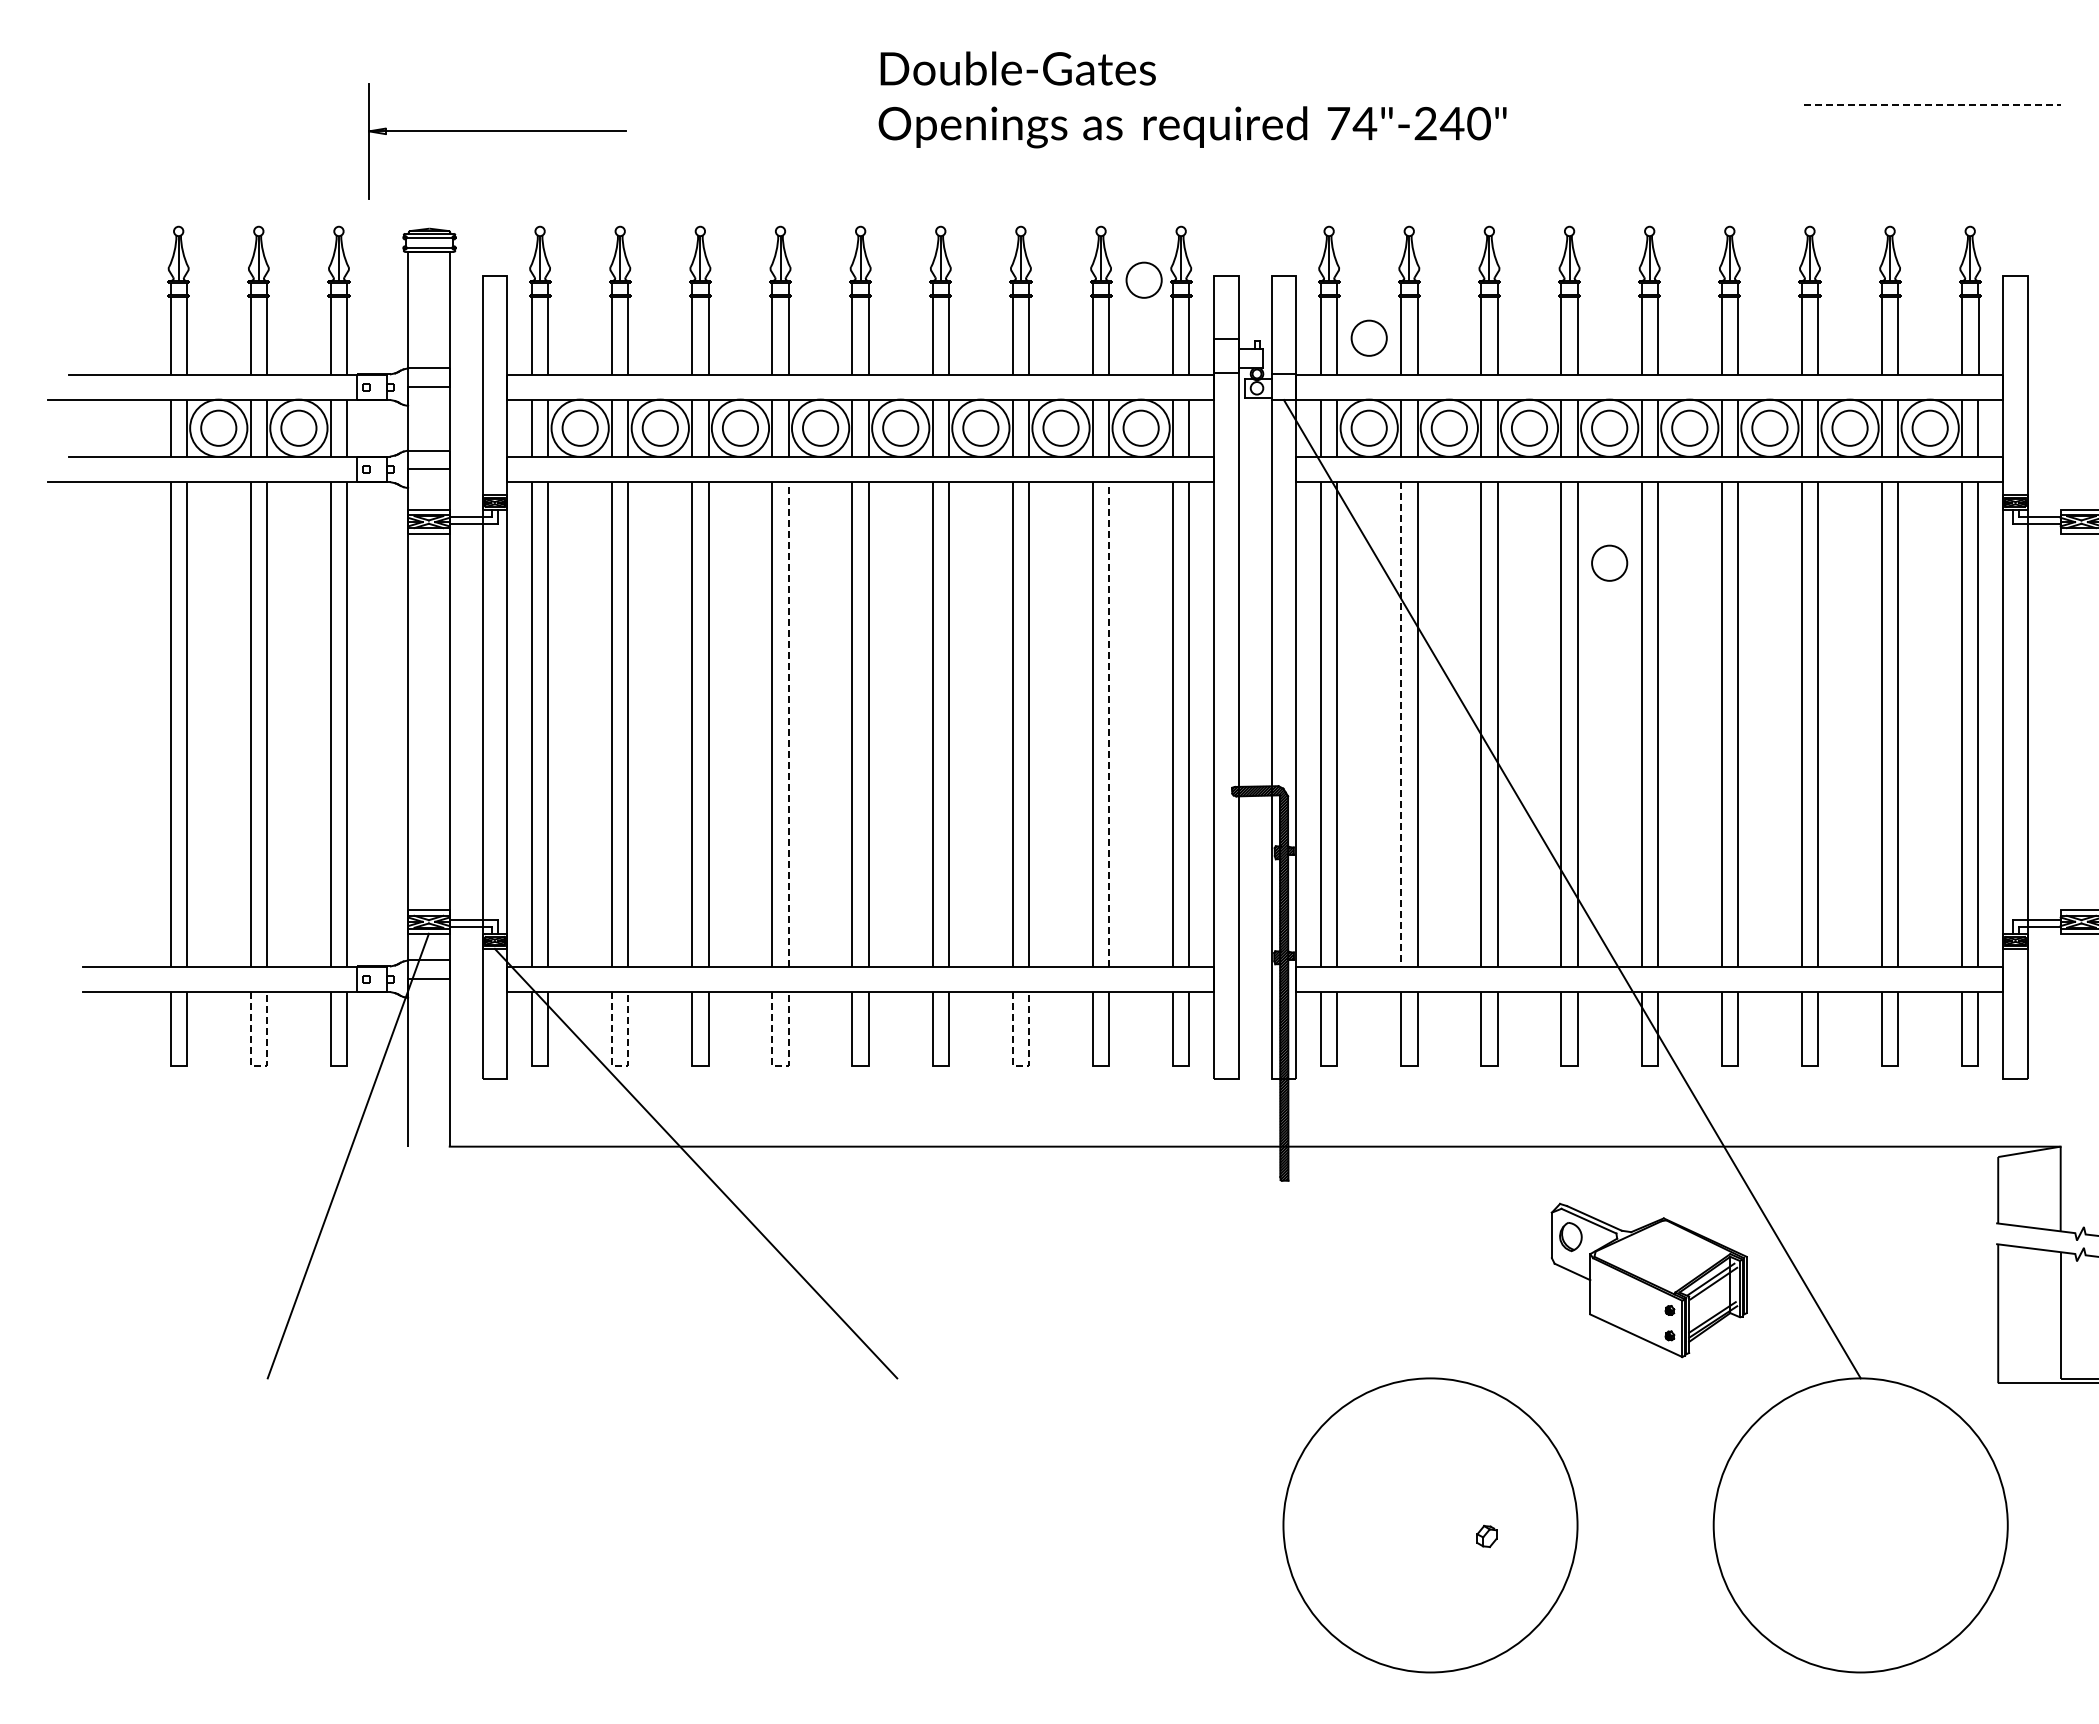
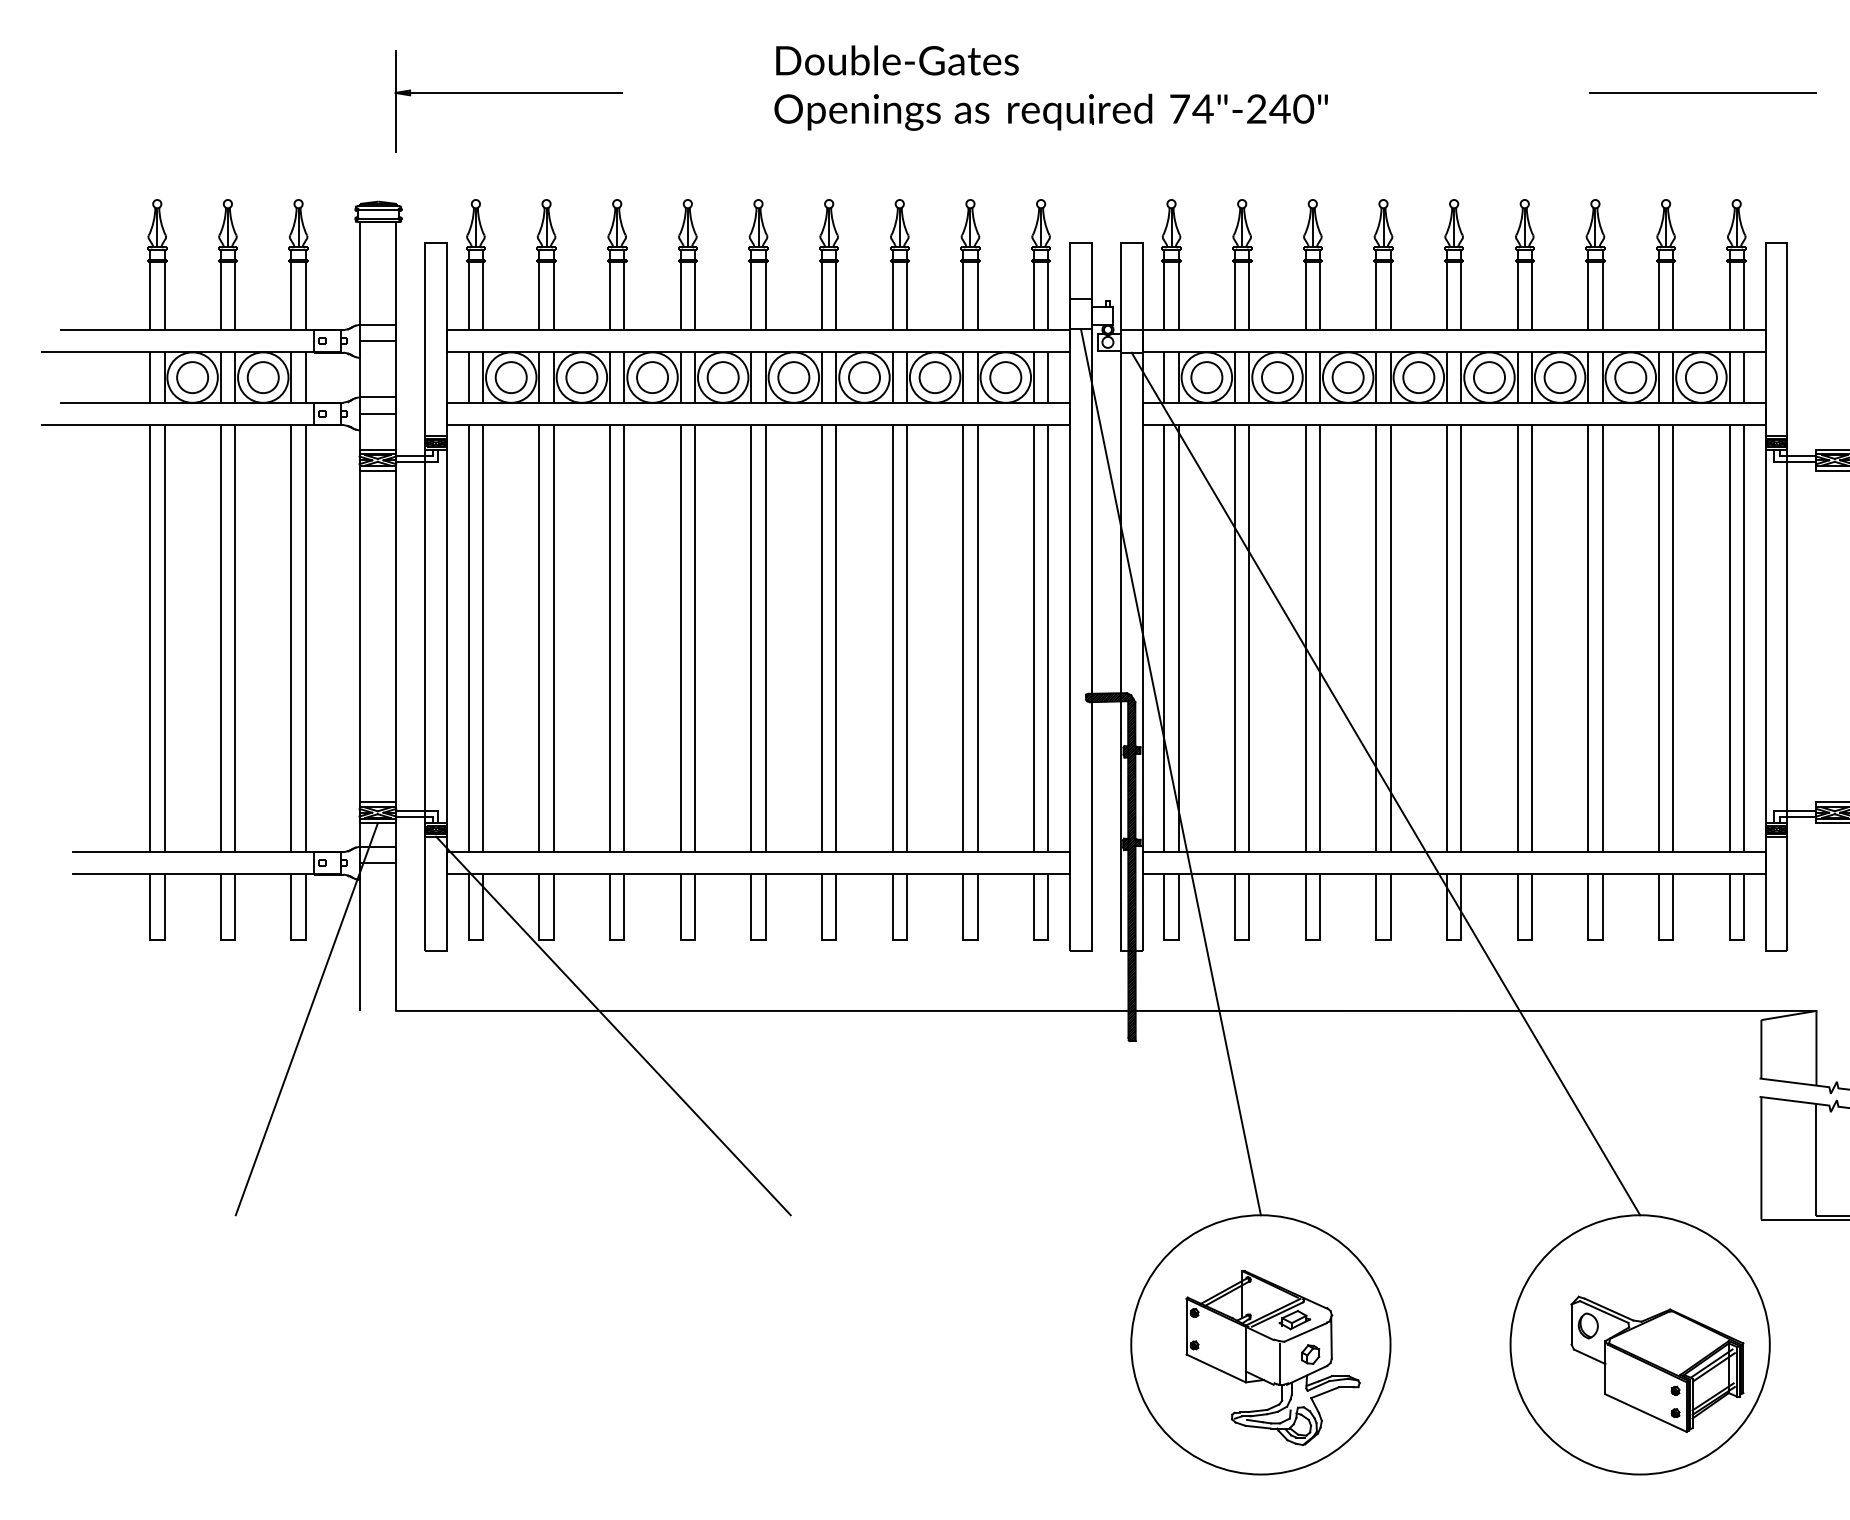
line: (1932, 105) -> (1703, 93), dashed -> solid
part: (497, 131) -> (508, 93), moved
circle: (1143, 279) -> (1007, 246), removed
circle: (1368, 337) -> (1206, 297), removed
circle: (1609, 562) -> (1418, 495), removed
line: (788, 723) -> (694, 637), dashed -> solid
line: (1109, 723) -> (977, 637), dashed -> solid
line: (1401, 724) -> (1235, 638), dashed -> solid
line: (1328, 875) -> (1170, 771), added
line: (259, 1065) -> (228, 939), dashed -> solid
line: (620, 1065) -> (546, 939), dashed -> solid
line: (781, 1065) -> (688, 939), dashed -> solid
line: (1021, 1065) -> (900, 939), dashed -> solid
part: (1648, 1280) -> (1656, 1364), moved
part: (1444, 1540) -> (1273, 1358), added

